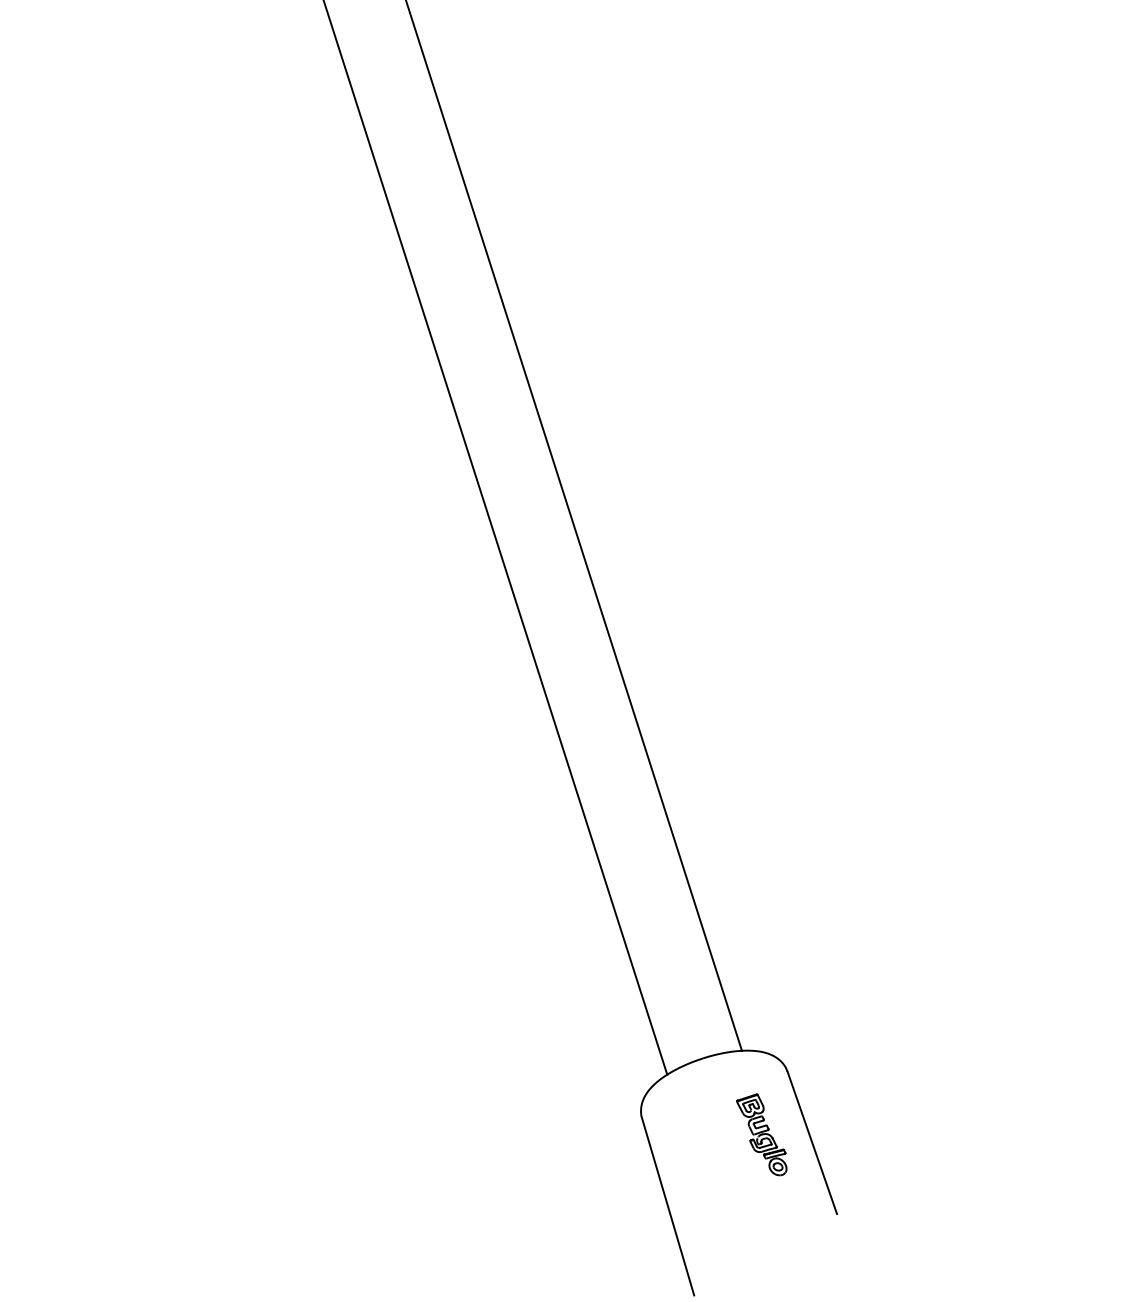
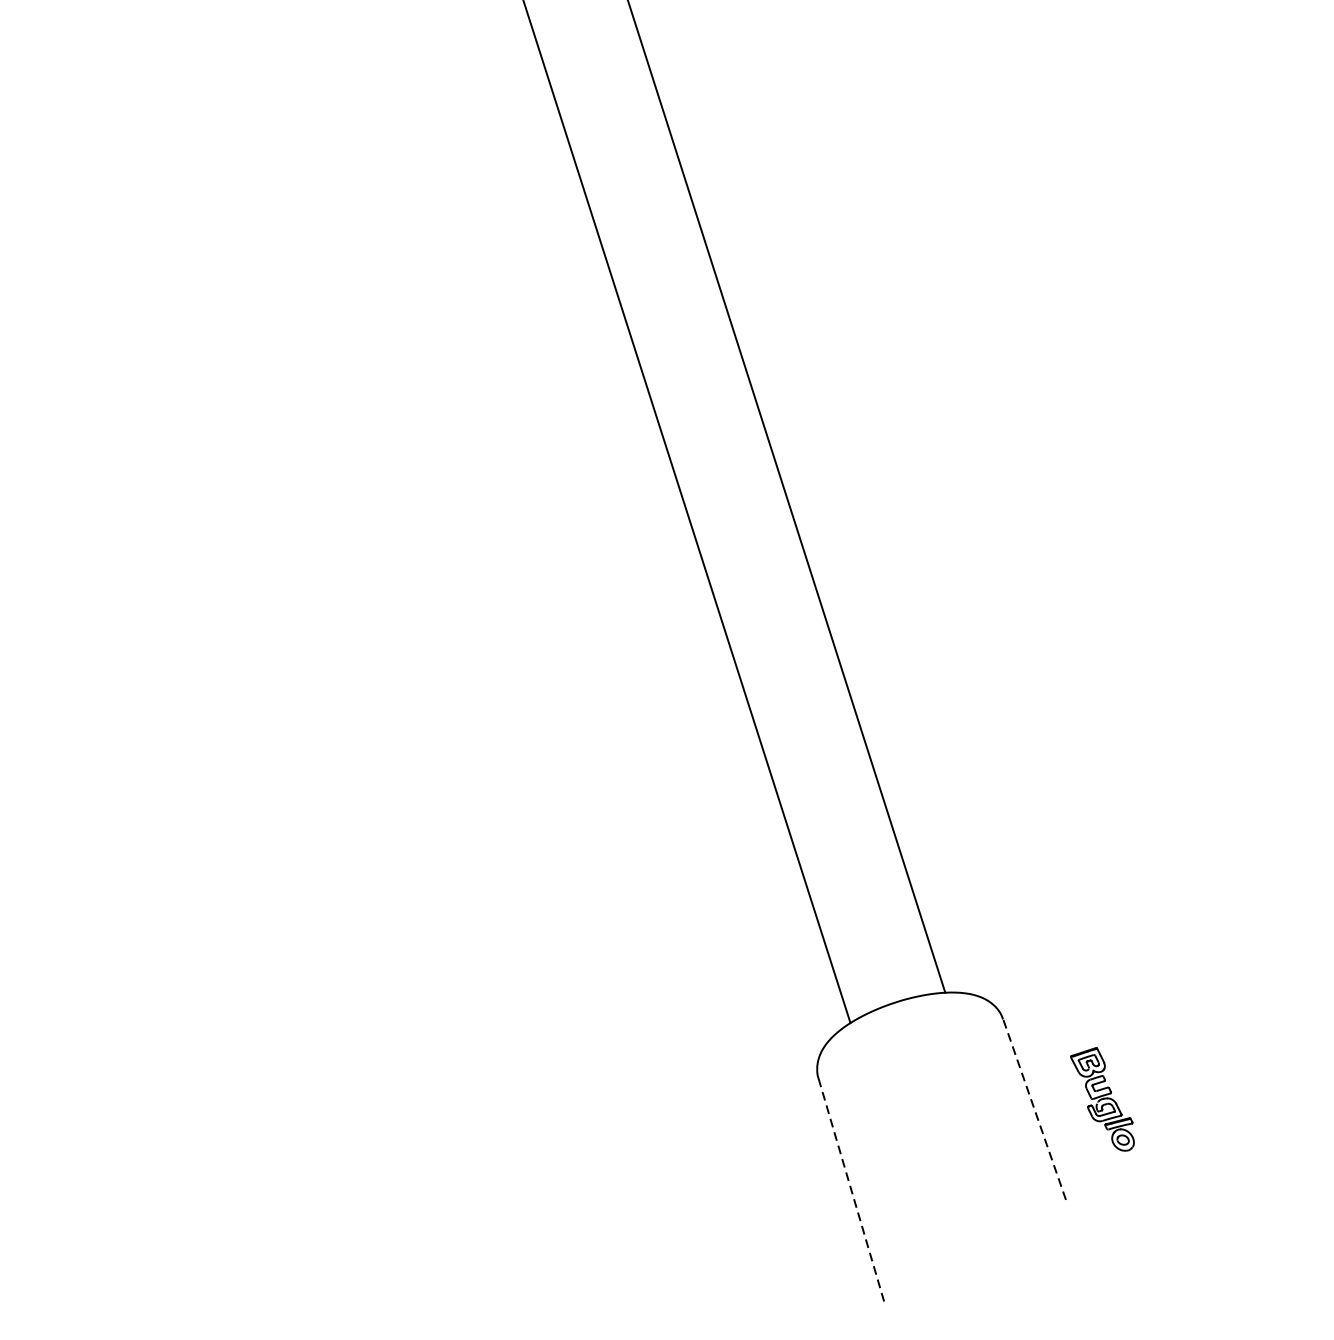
part: (761, 1134) -> (1102, 1098), moved
line: (812, 1142) -> (1034, 1109), solid -> dashed
line: (668, 1207) -> (852, 1191), solid -> dashed

